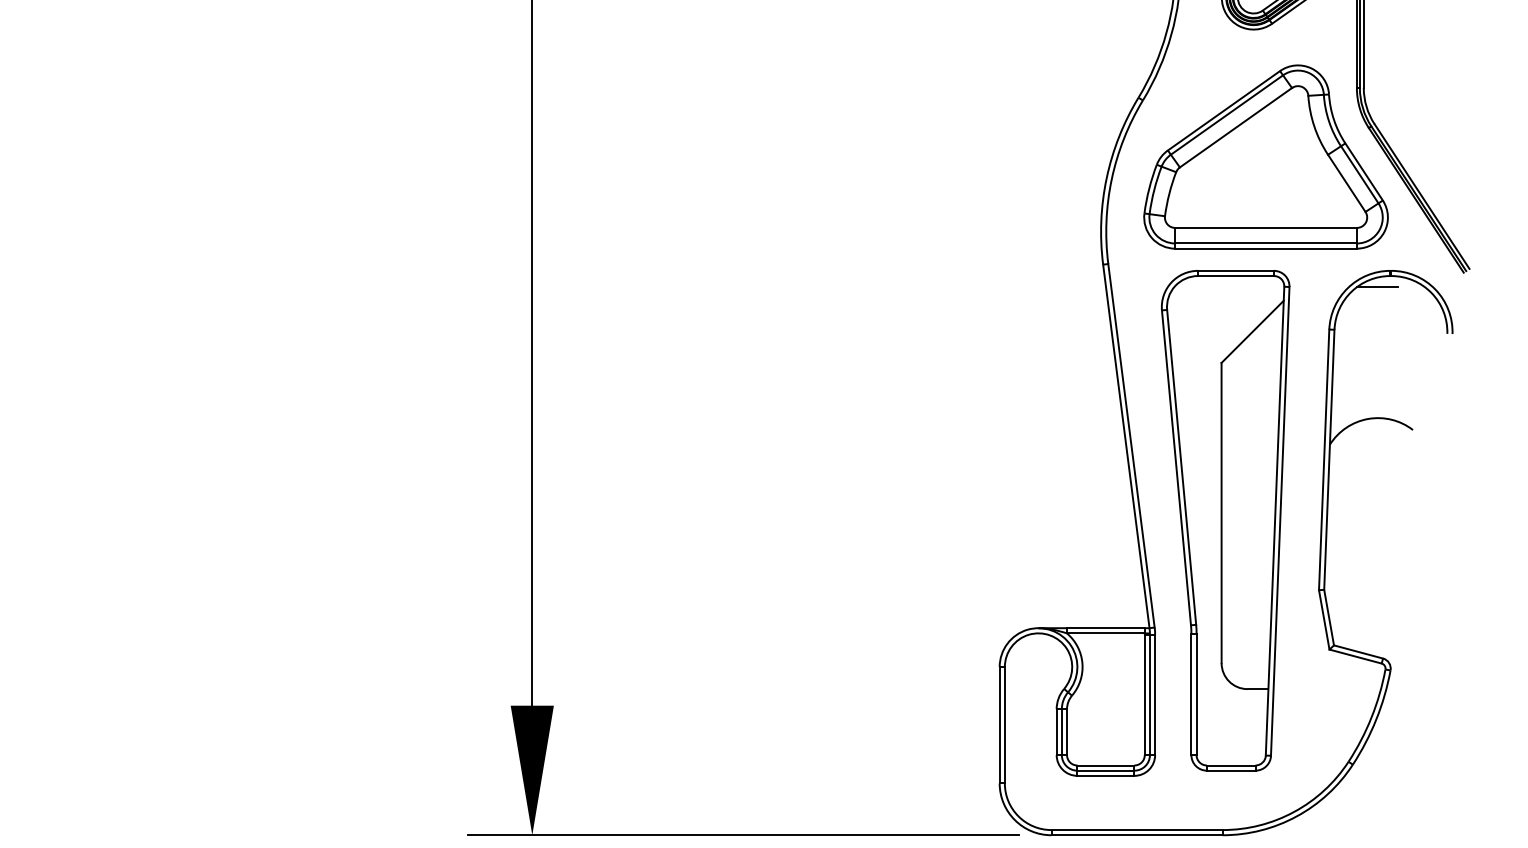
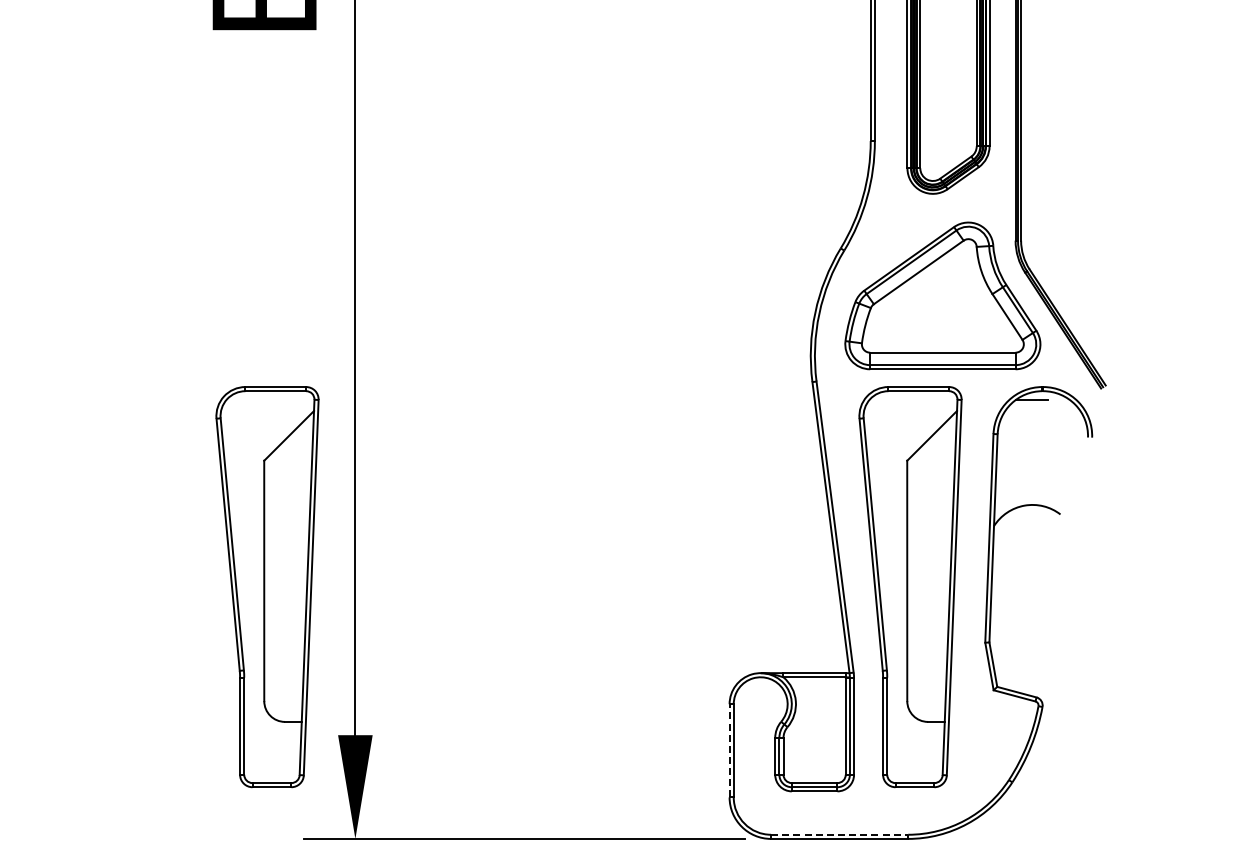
part: (422, 521) -> (267, 587), added
line: (999, 724) -> (729, 750), solid -> dashed
line: (1136, 829) -> (839, 834), solid -> dashed

